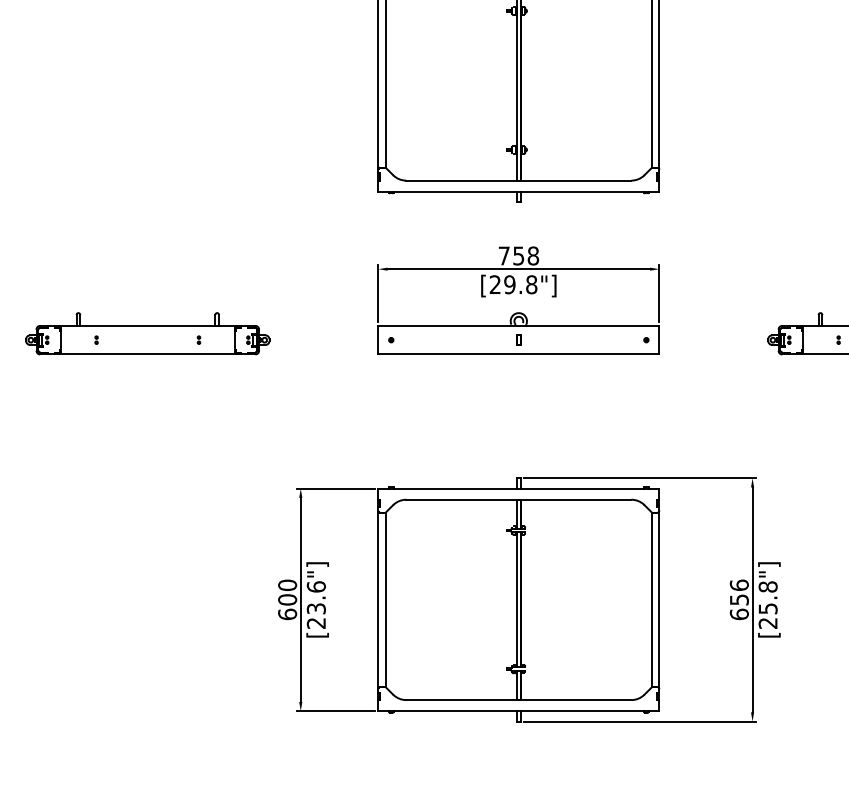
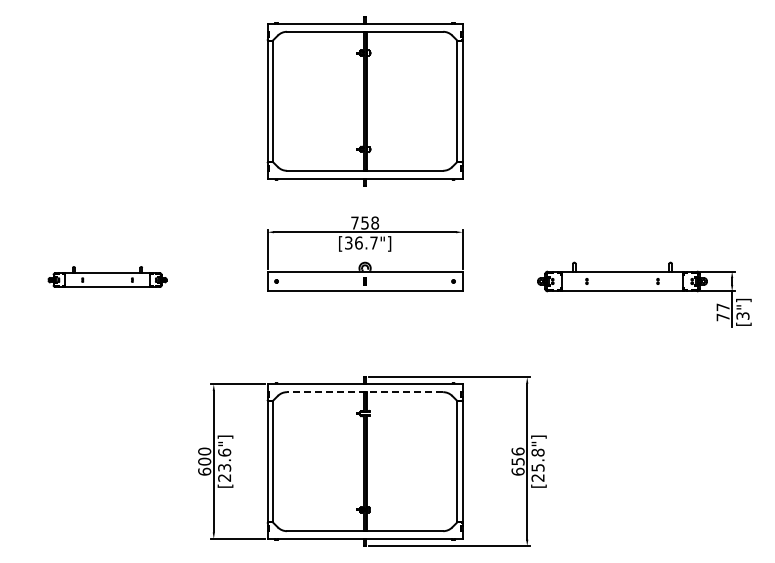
text: (513, 283) -> (361, 242), [29.8"] -> [36.7"]
part: (147, 332) -> (107, 276), size x0.7
line: (517, 500) -> (364, 392), solid -> dashed

